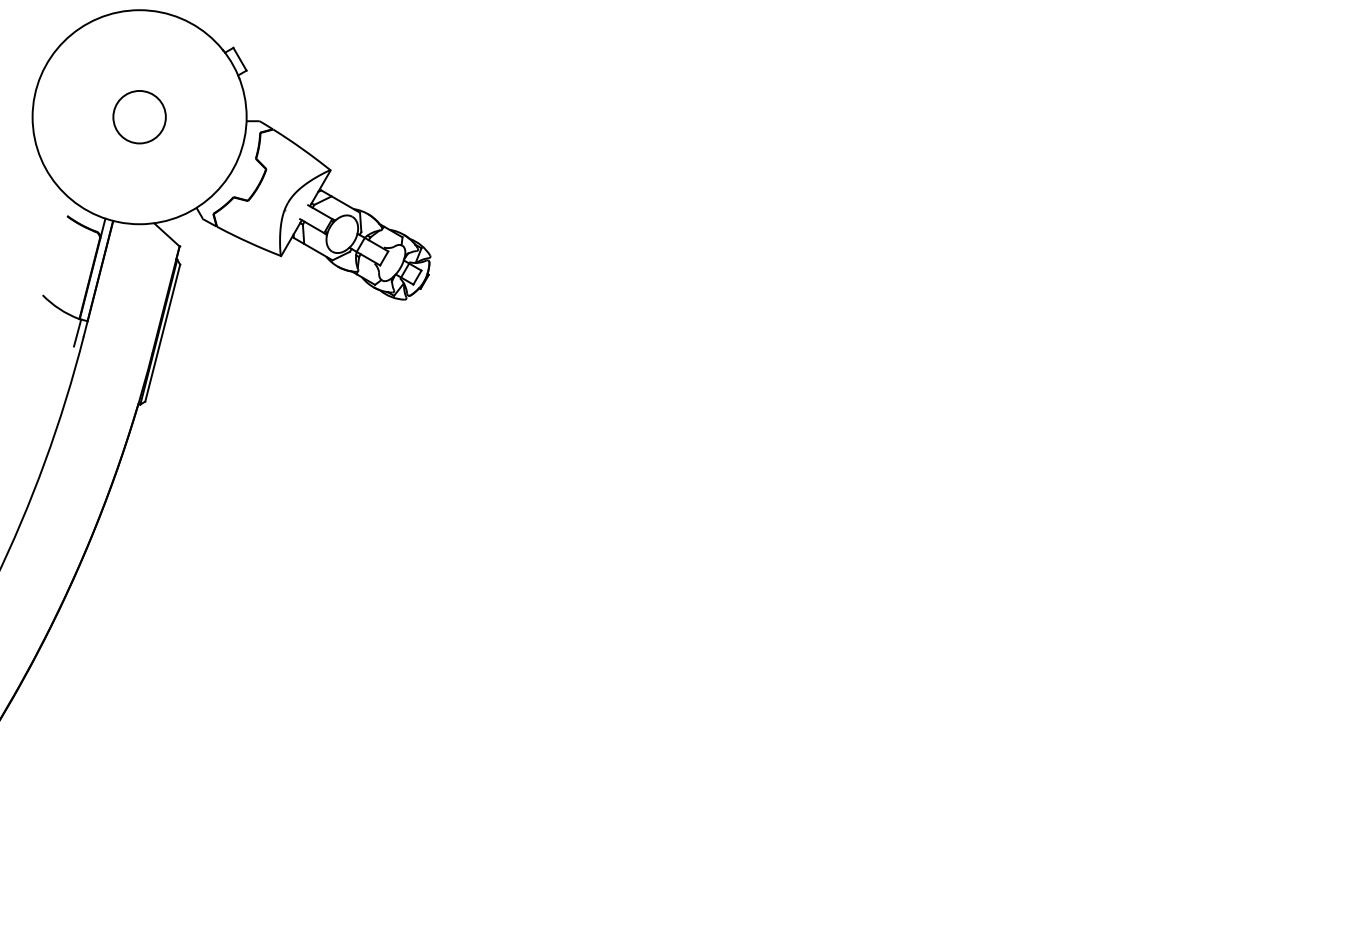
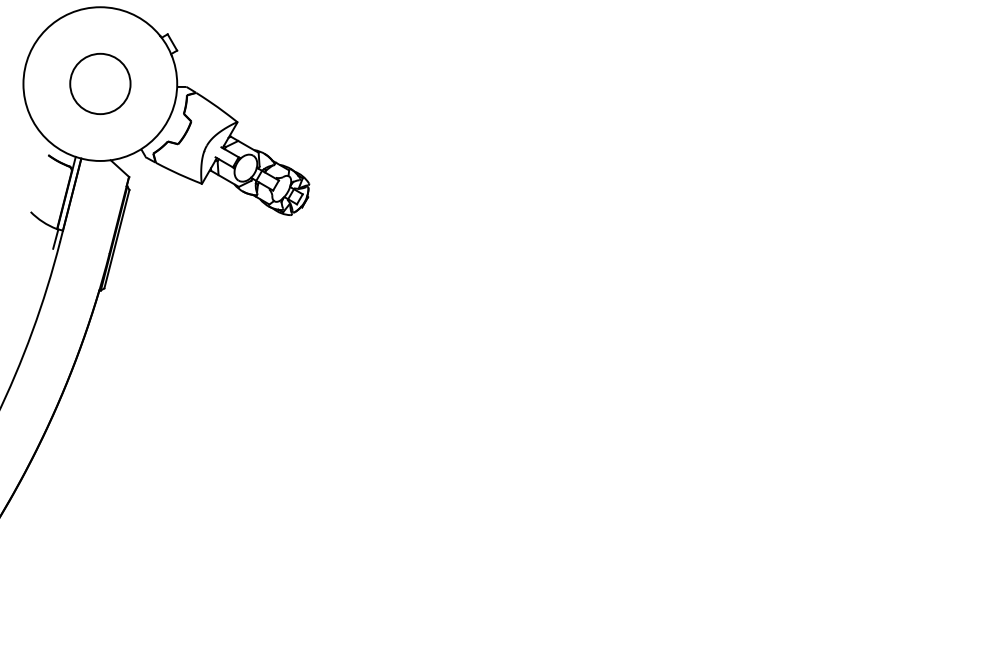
circle: (139, 117) -> (100, 84), size x1.6

